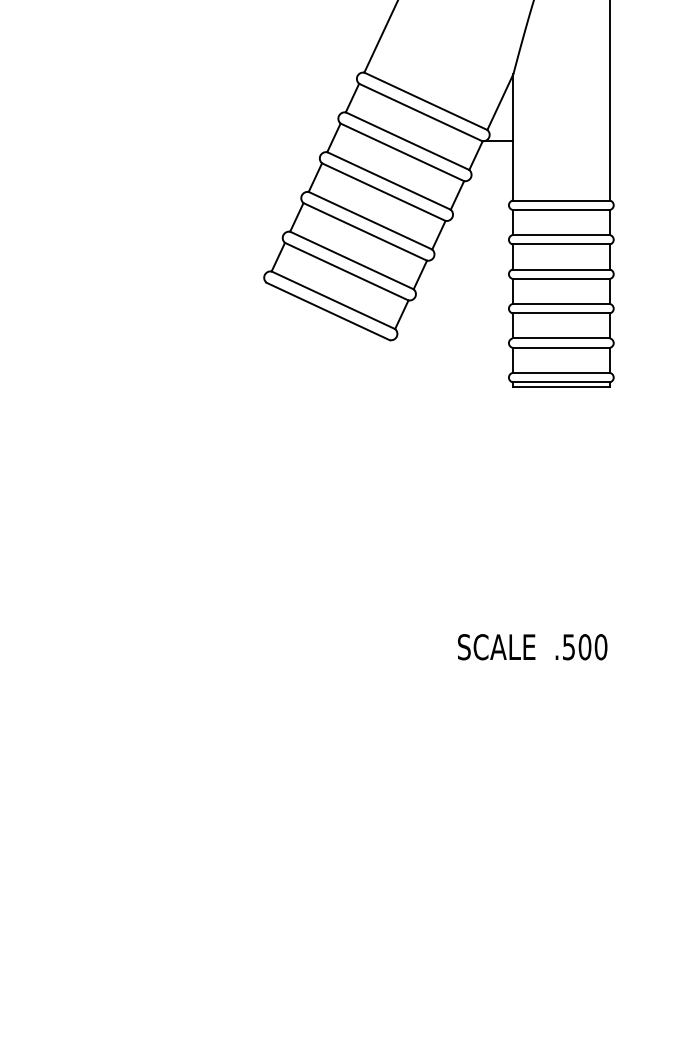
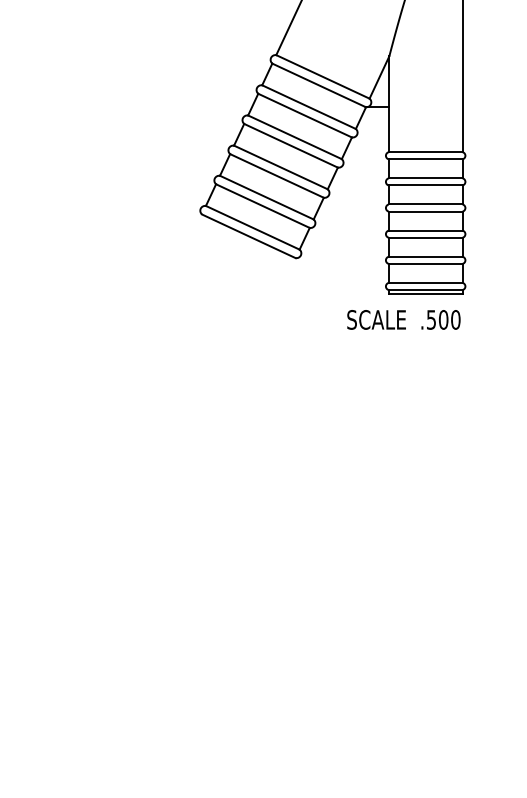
text: (532, 646) -> (403, 319), moved

